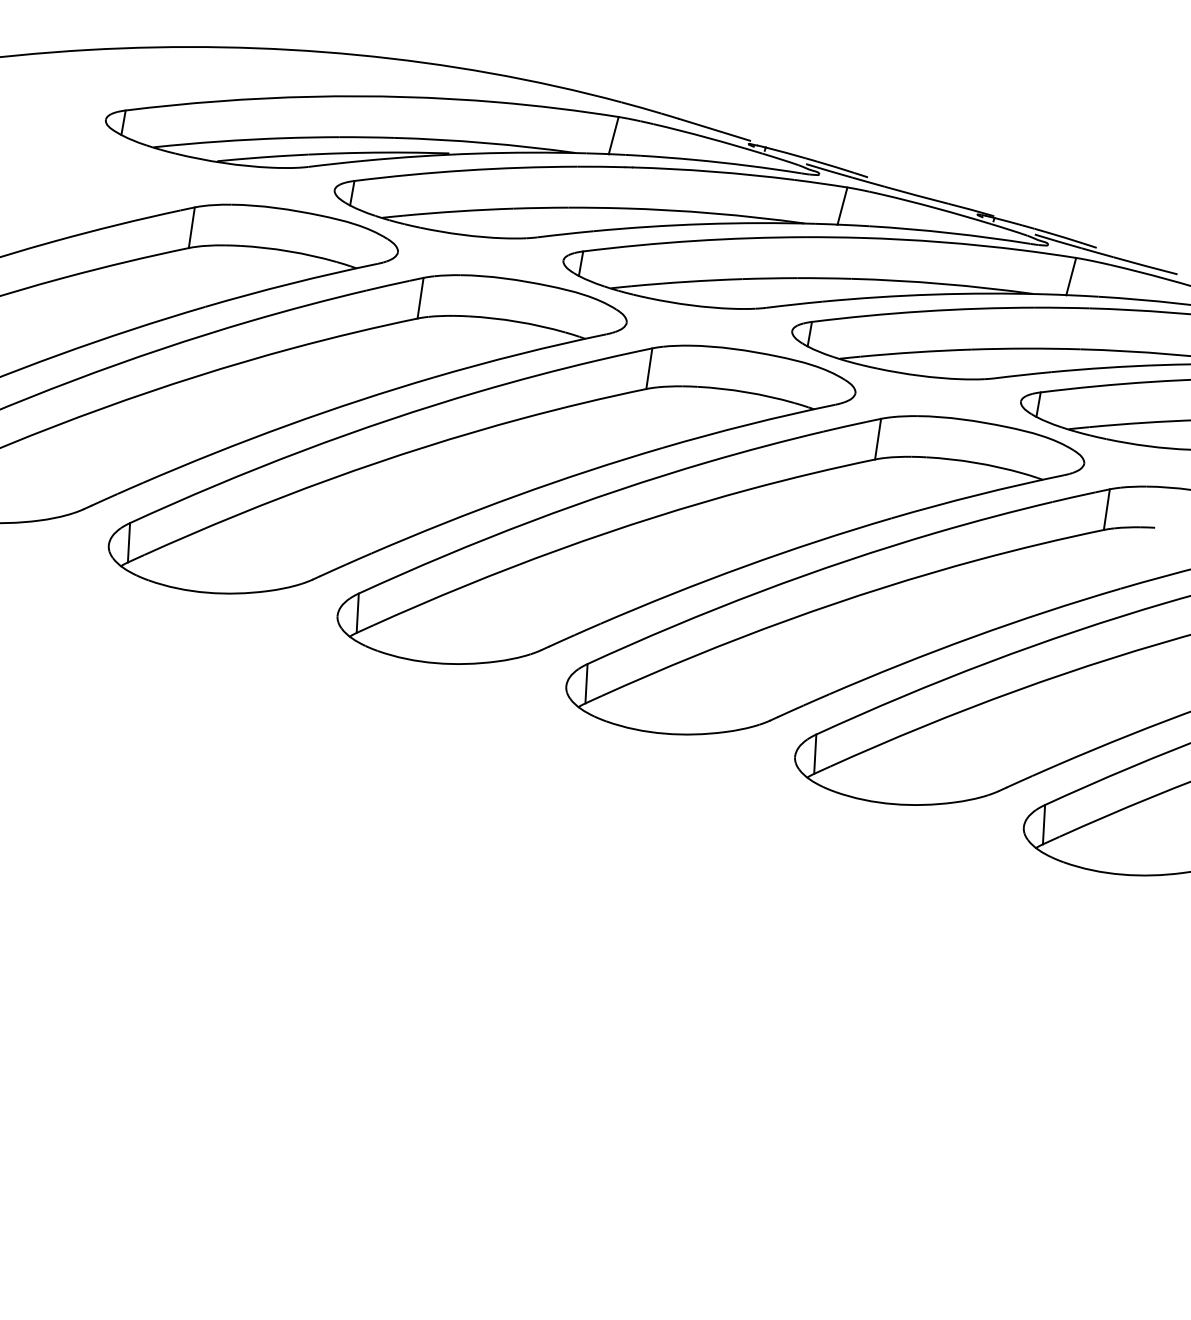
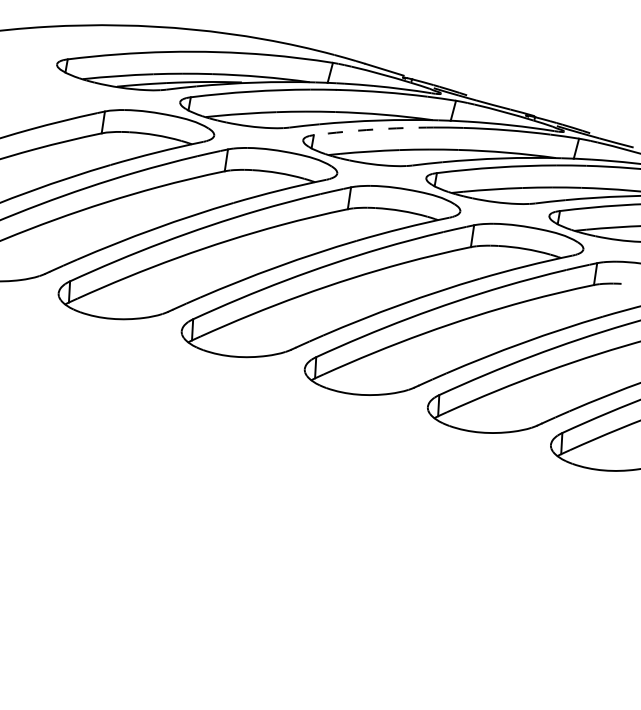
arc: (694, 240) -> (373, 129), solid -> dashed

